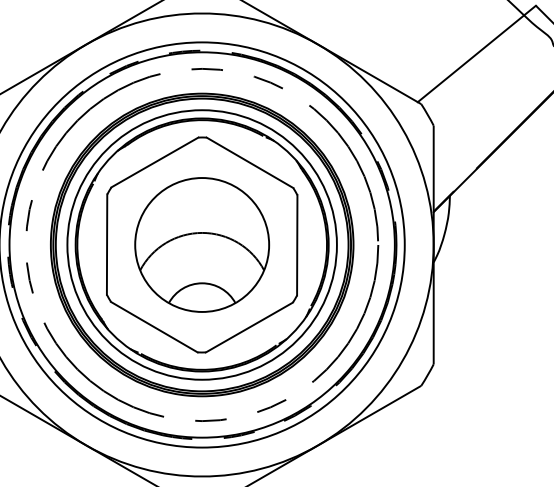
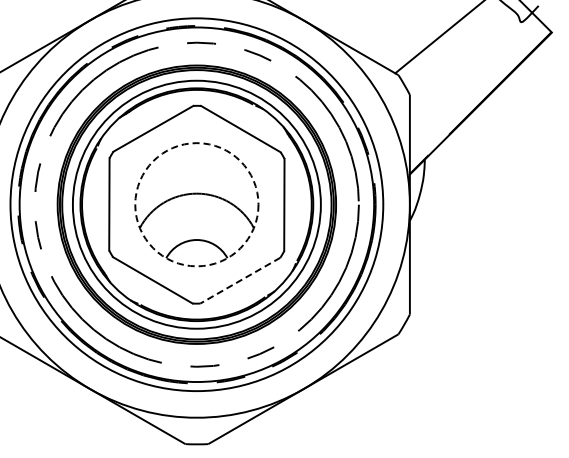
circle: (201, 244) -> (196, 204), solid -> dashed
line: (248, 327) -> (239, 280), solid -> dashed

